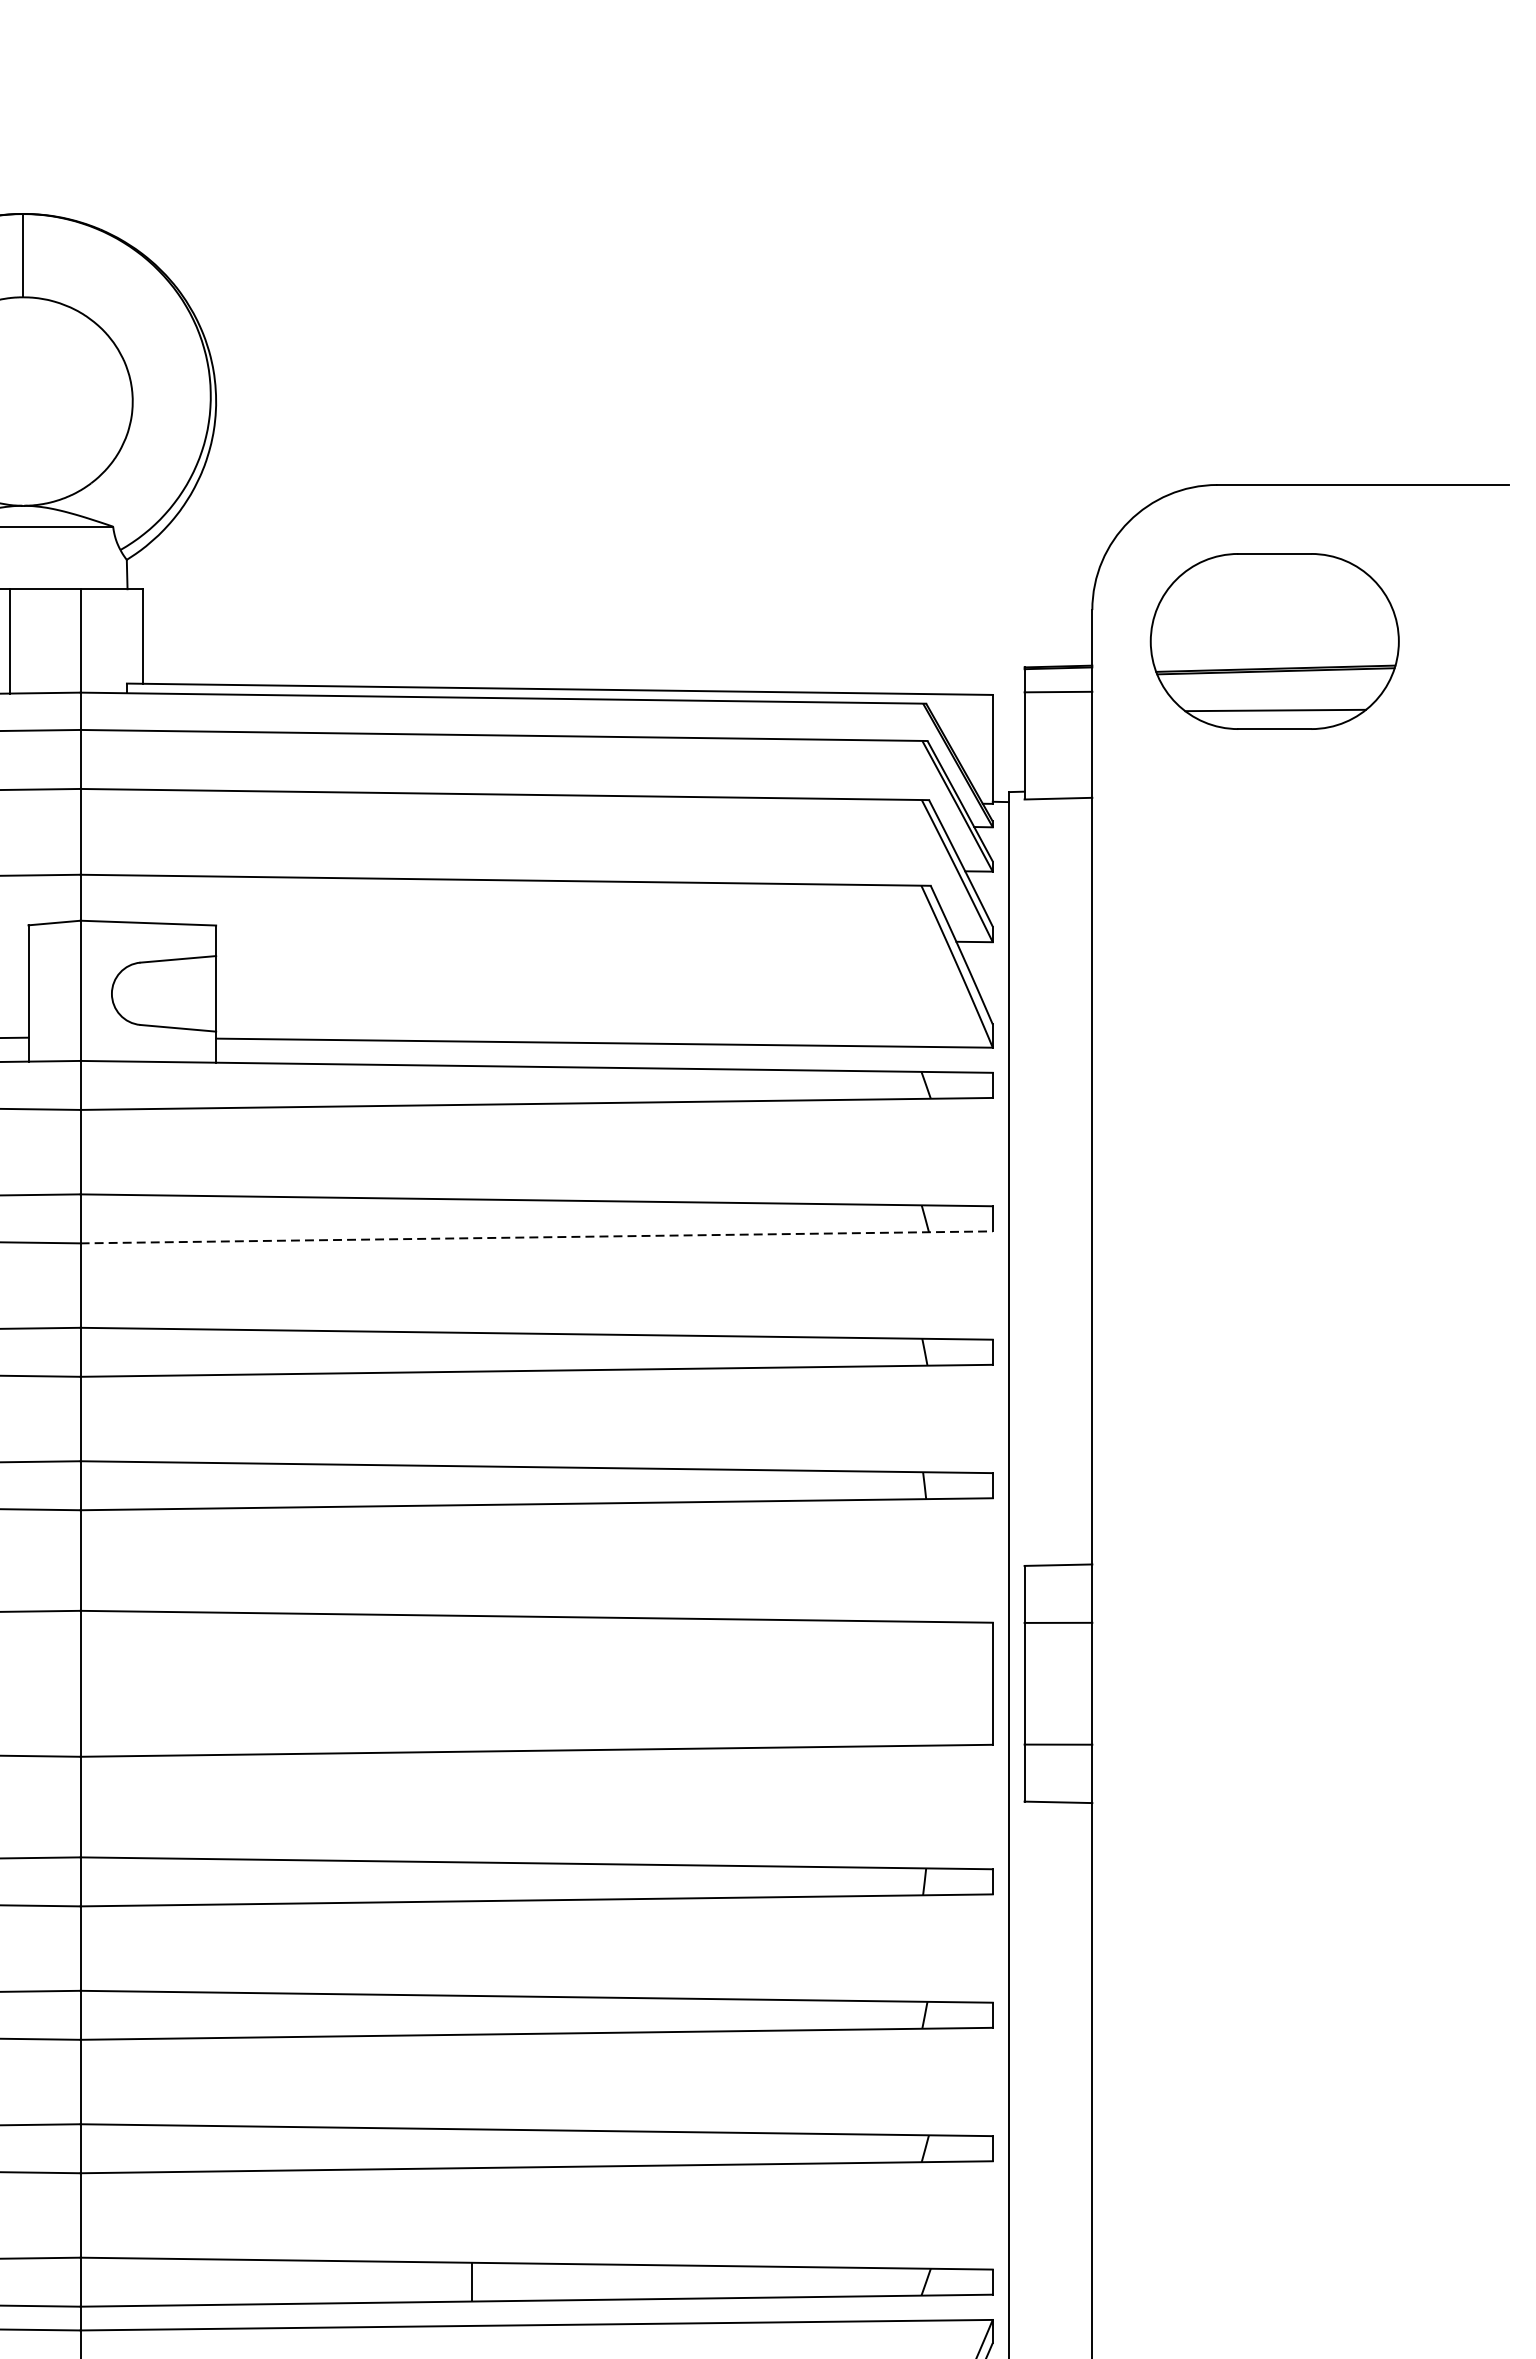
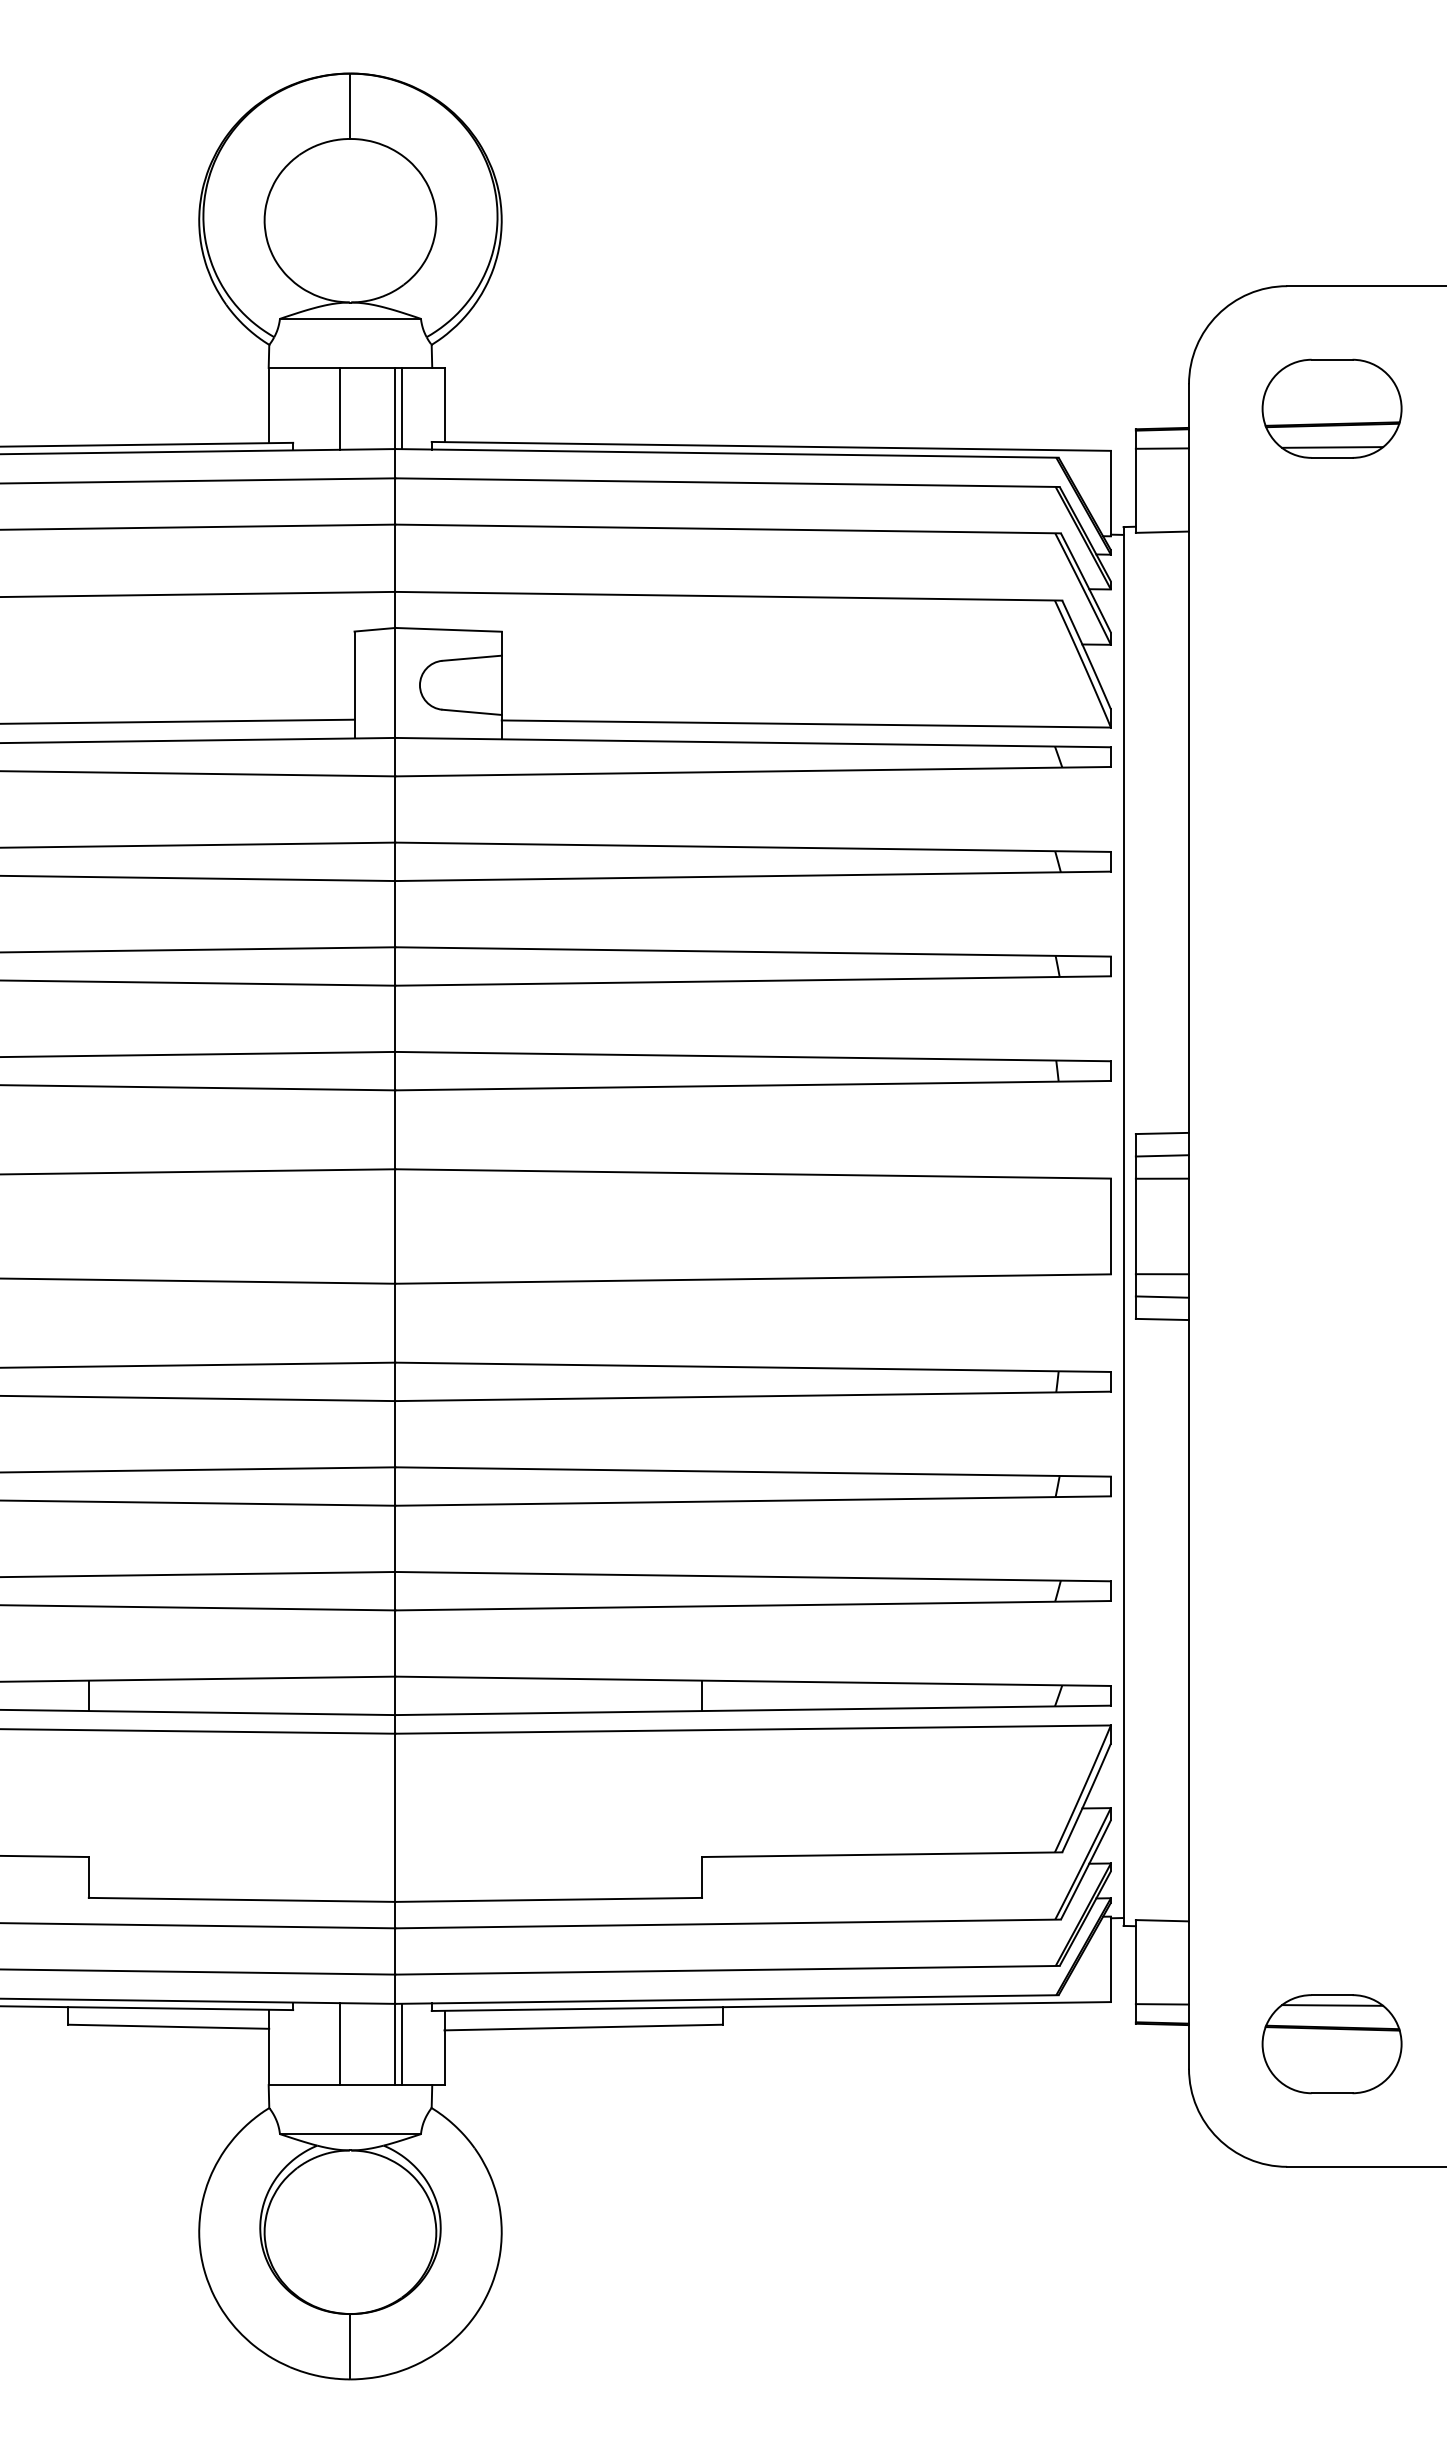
line: (88, 640) -> (401, 408), added
part: (1274, 640) -> (1331, 408), size x0.71
line: (537, 1237) -> (753, 876), dashed -> solid
line: (1058, 1593) -> (1162, 1155), added
line: (1058, 1773) -> (1162, 1296), added

